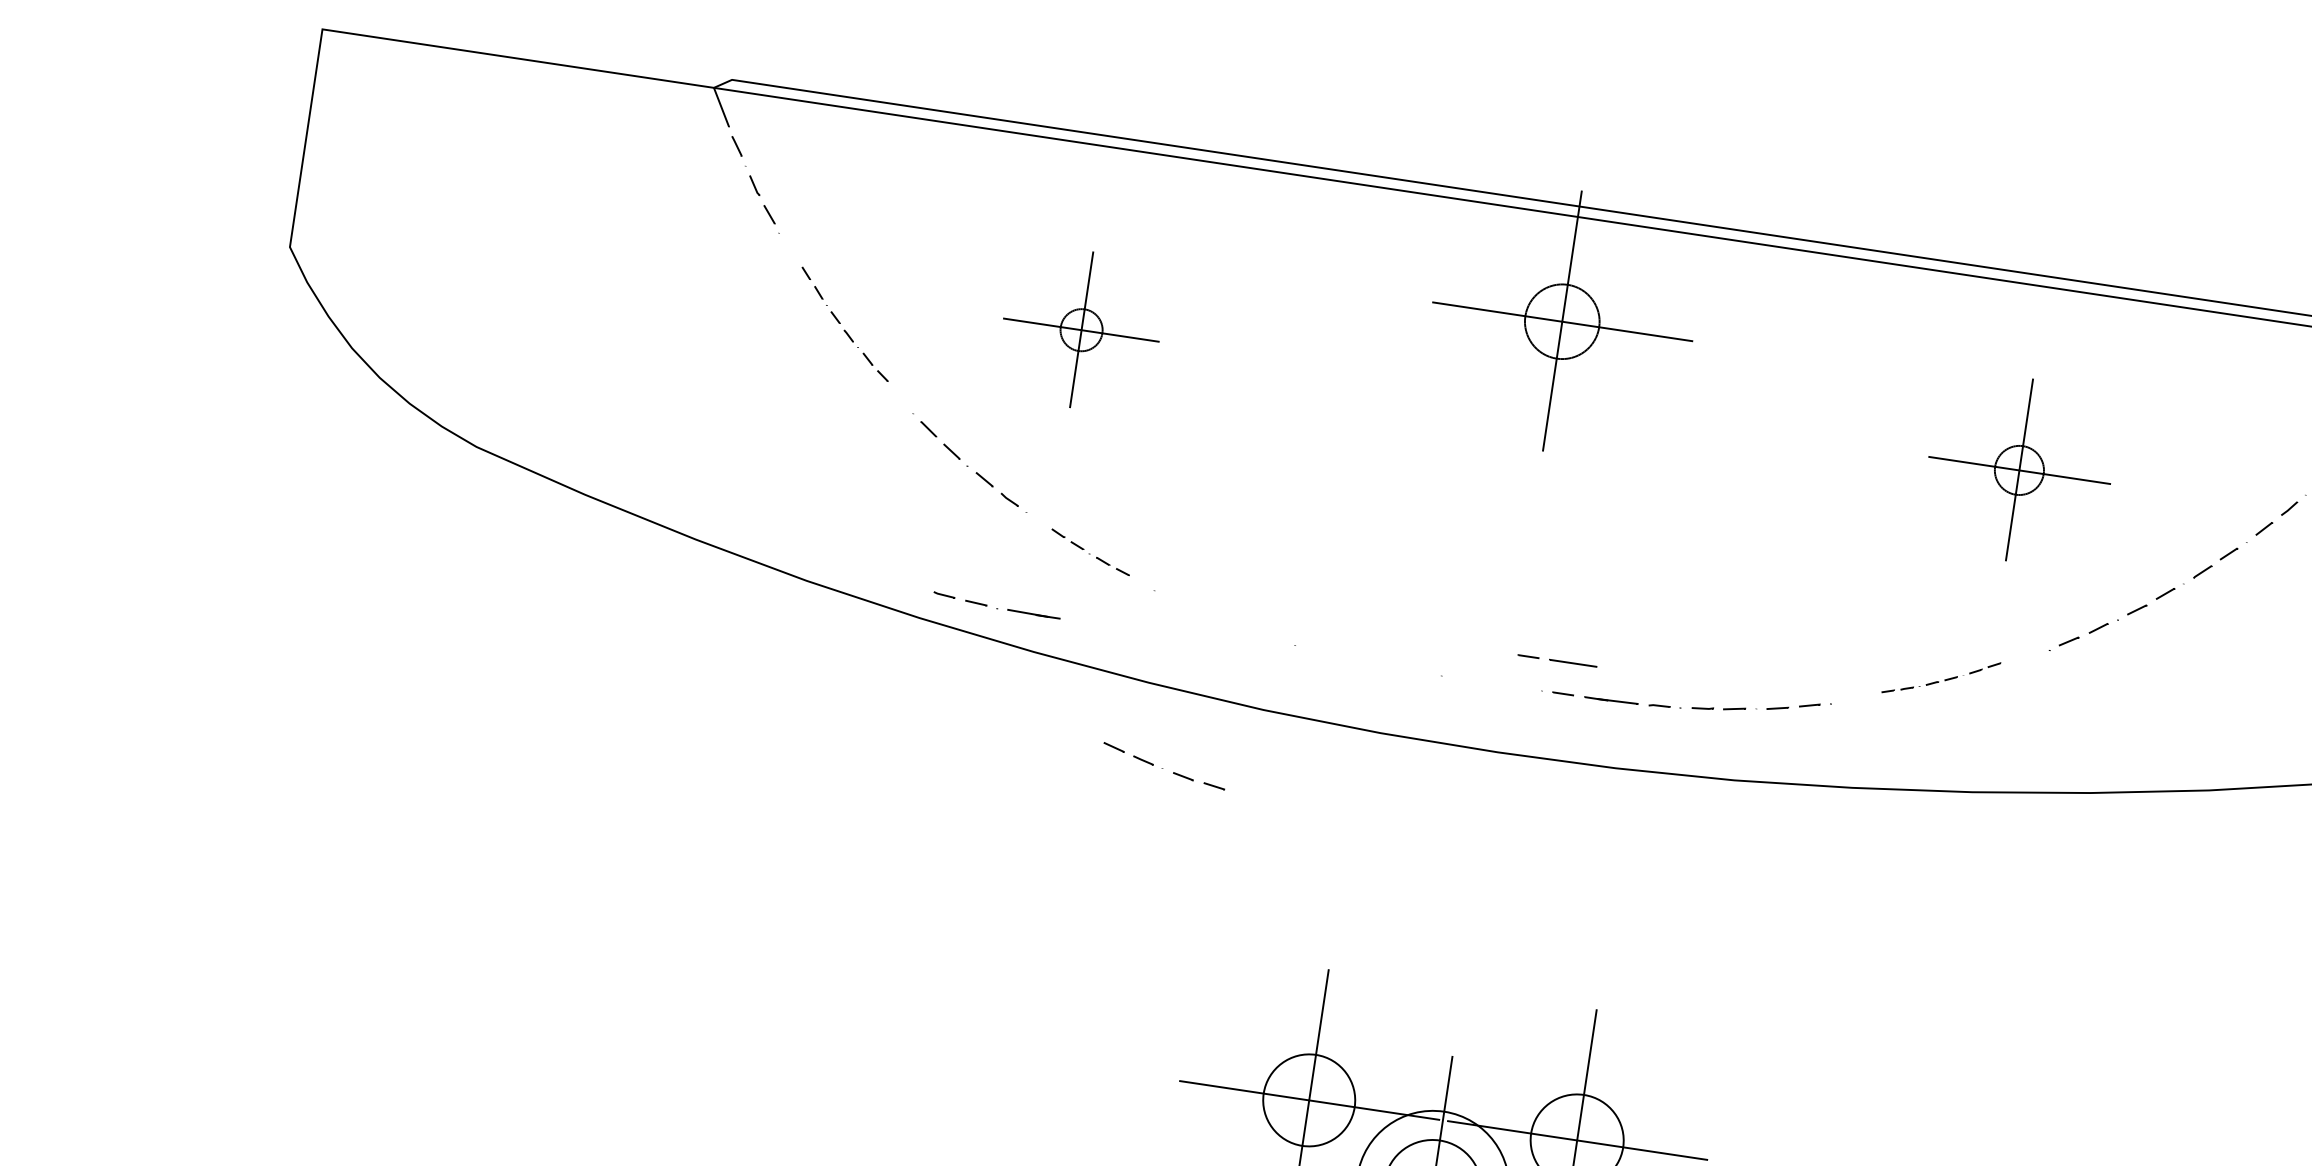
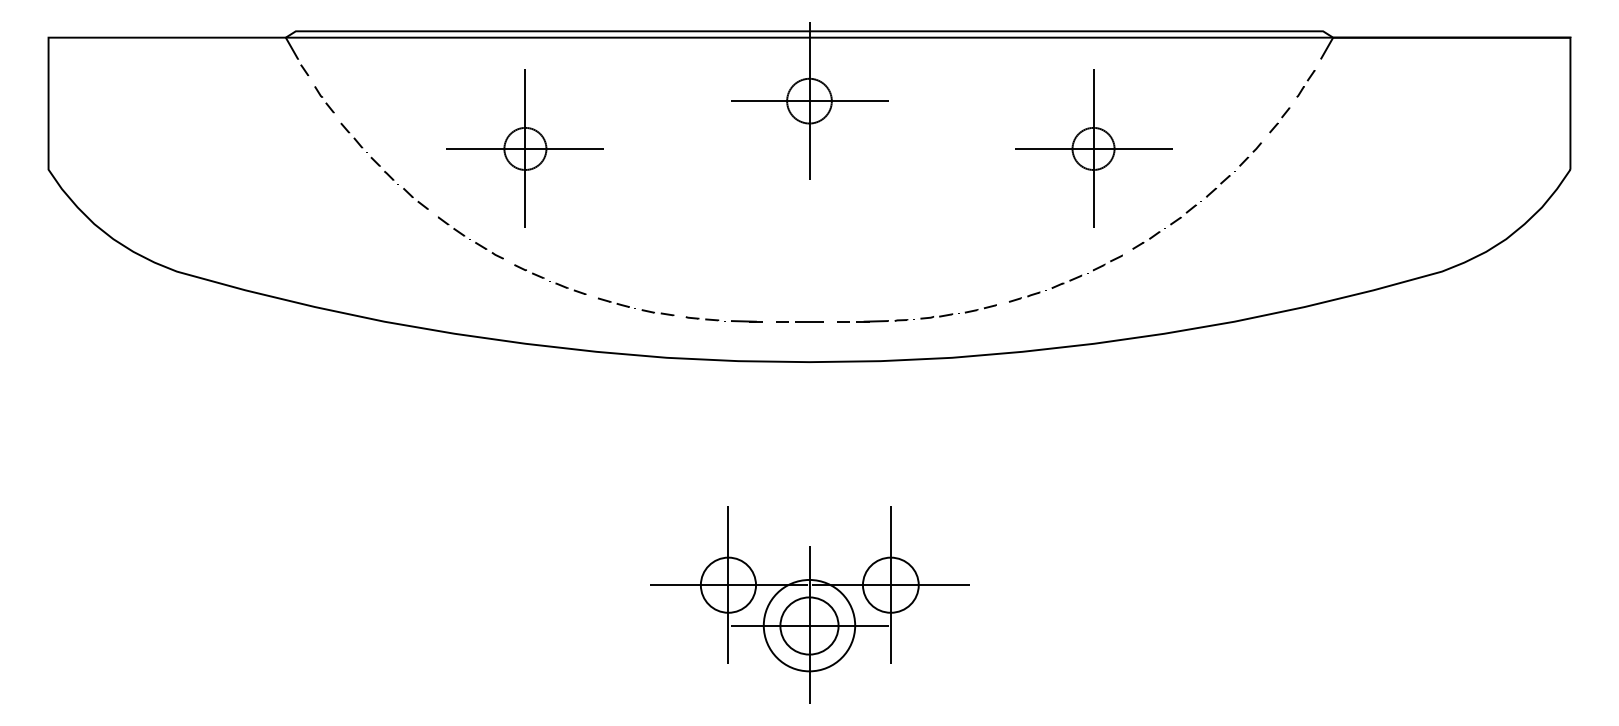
part: (845, 323) -> (384, 165), size x1.43
part: (1080, 329) -> (524, 148), size x1.67
part: (2019, 469) -> (1093, 148), size x1.43
part: (1091, 552) -> (550, 279), size x1.43
part: (995, 605) -> (723, 319), moved
line: (1557, 660) -> (799, 321), moved
part: (1940, 677) -> (1065, 278), size x1.67
part: (1165, 765) -> (636, 306), moved

